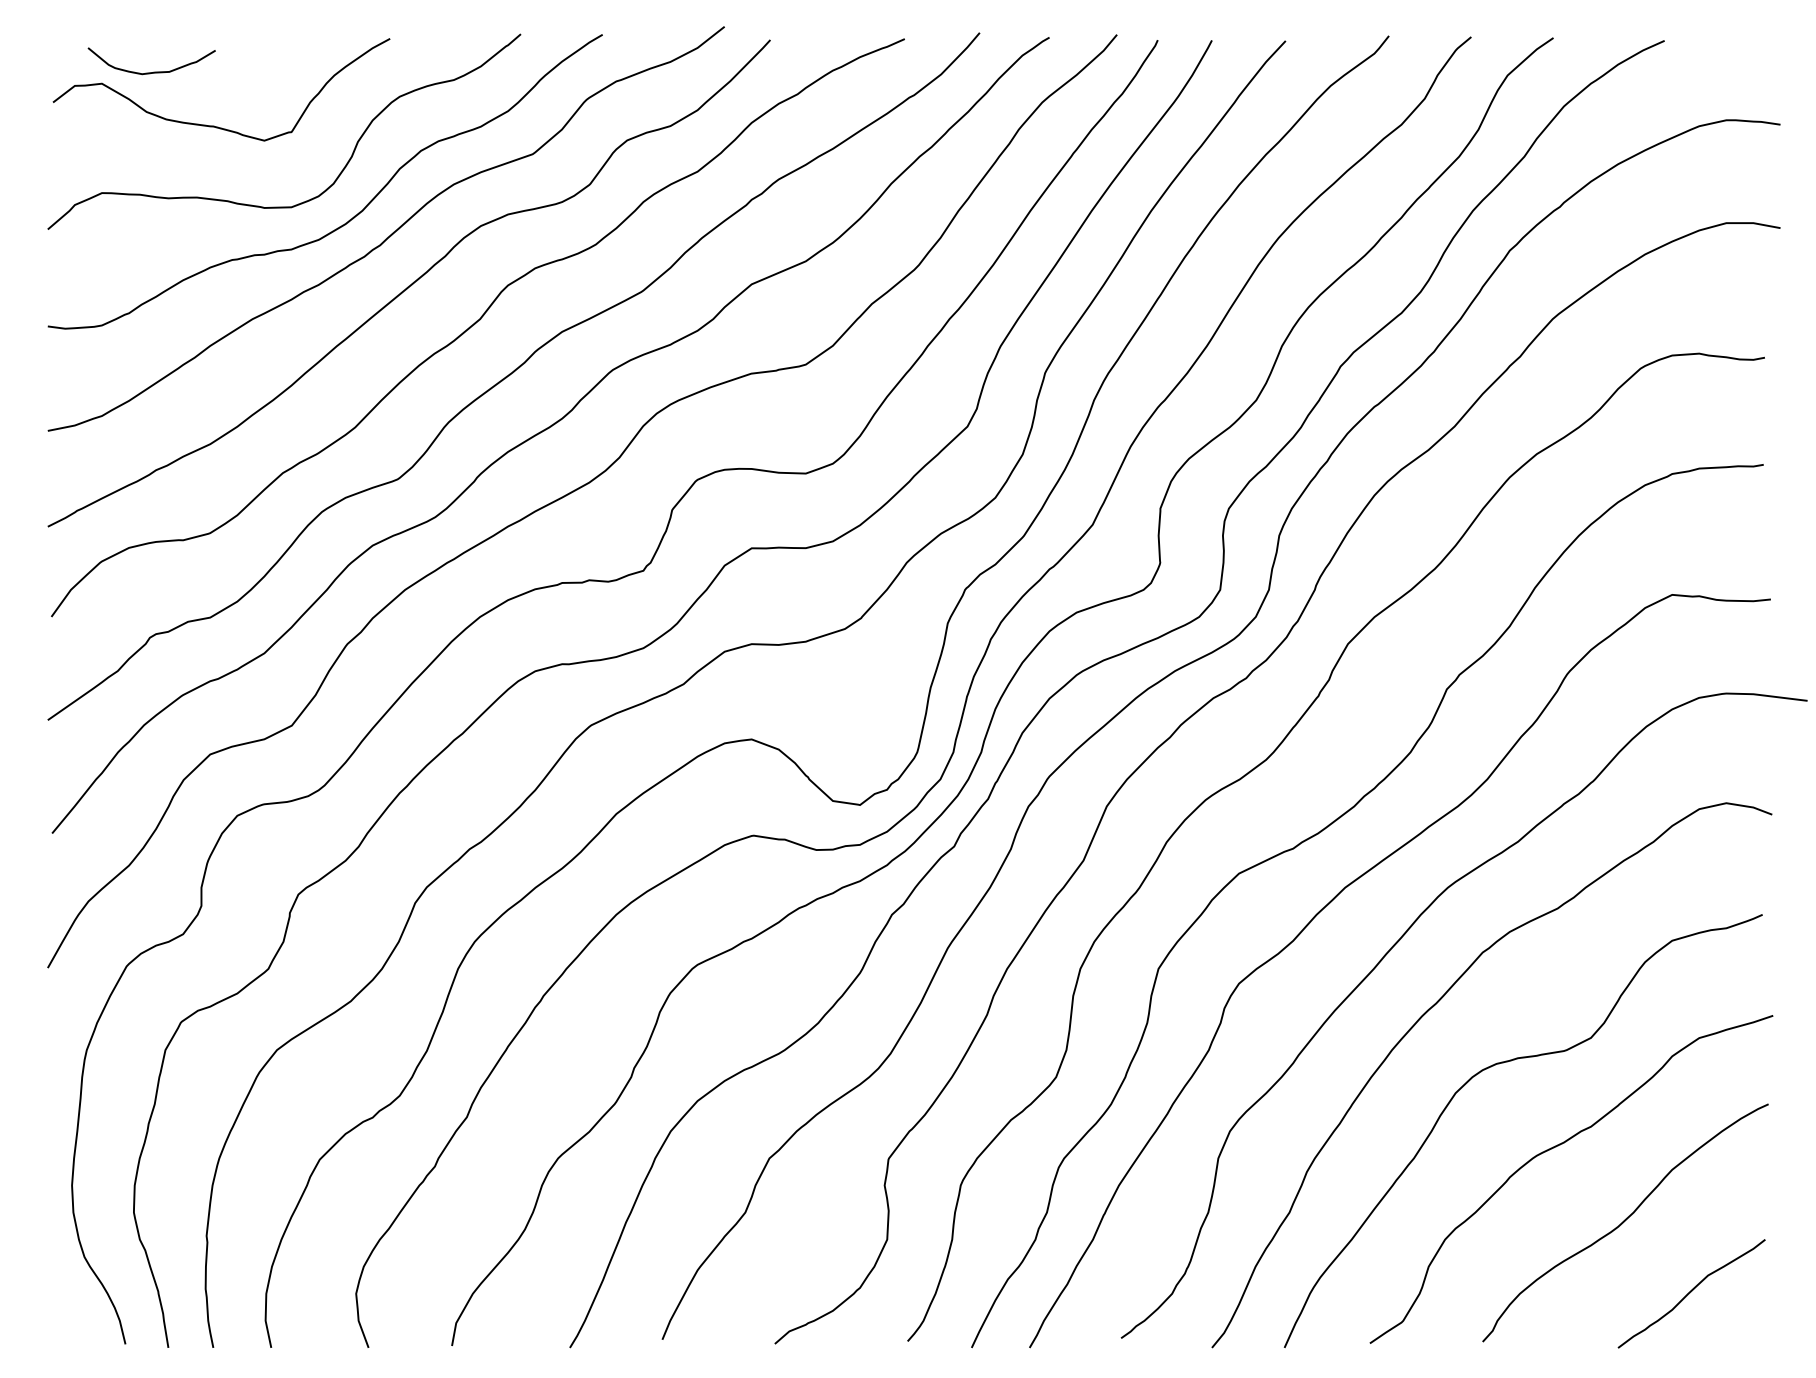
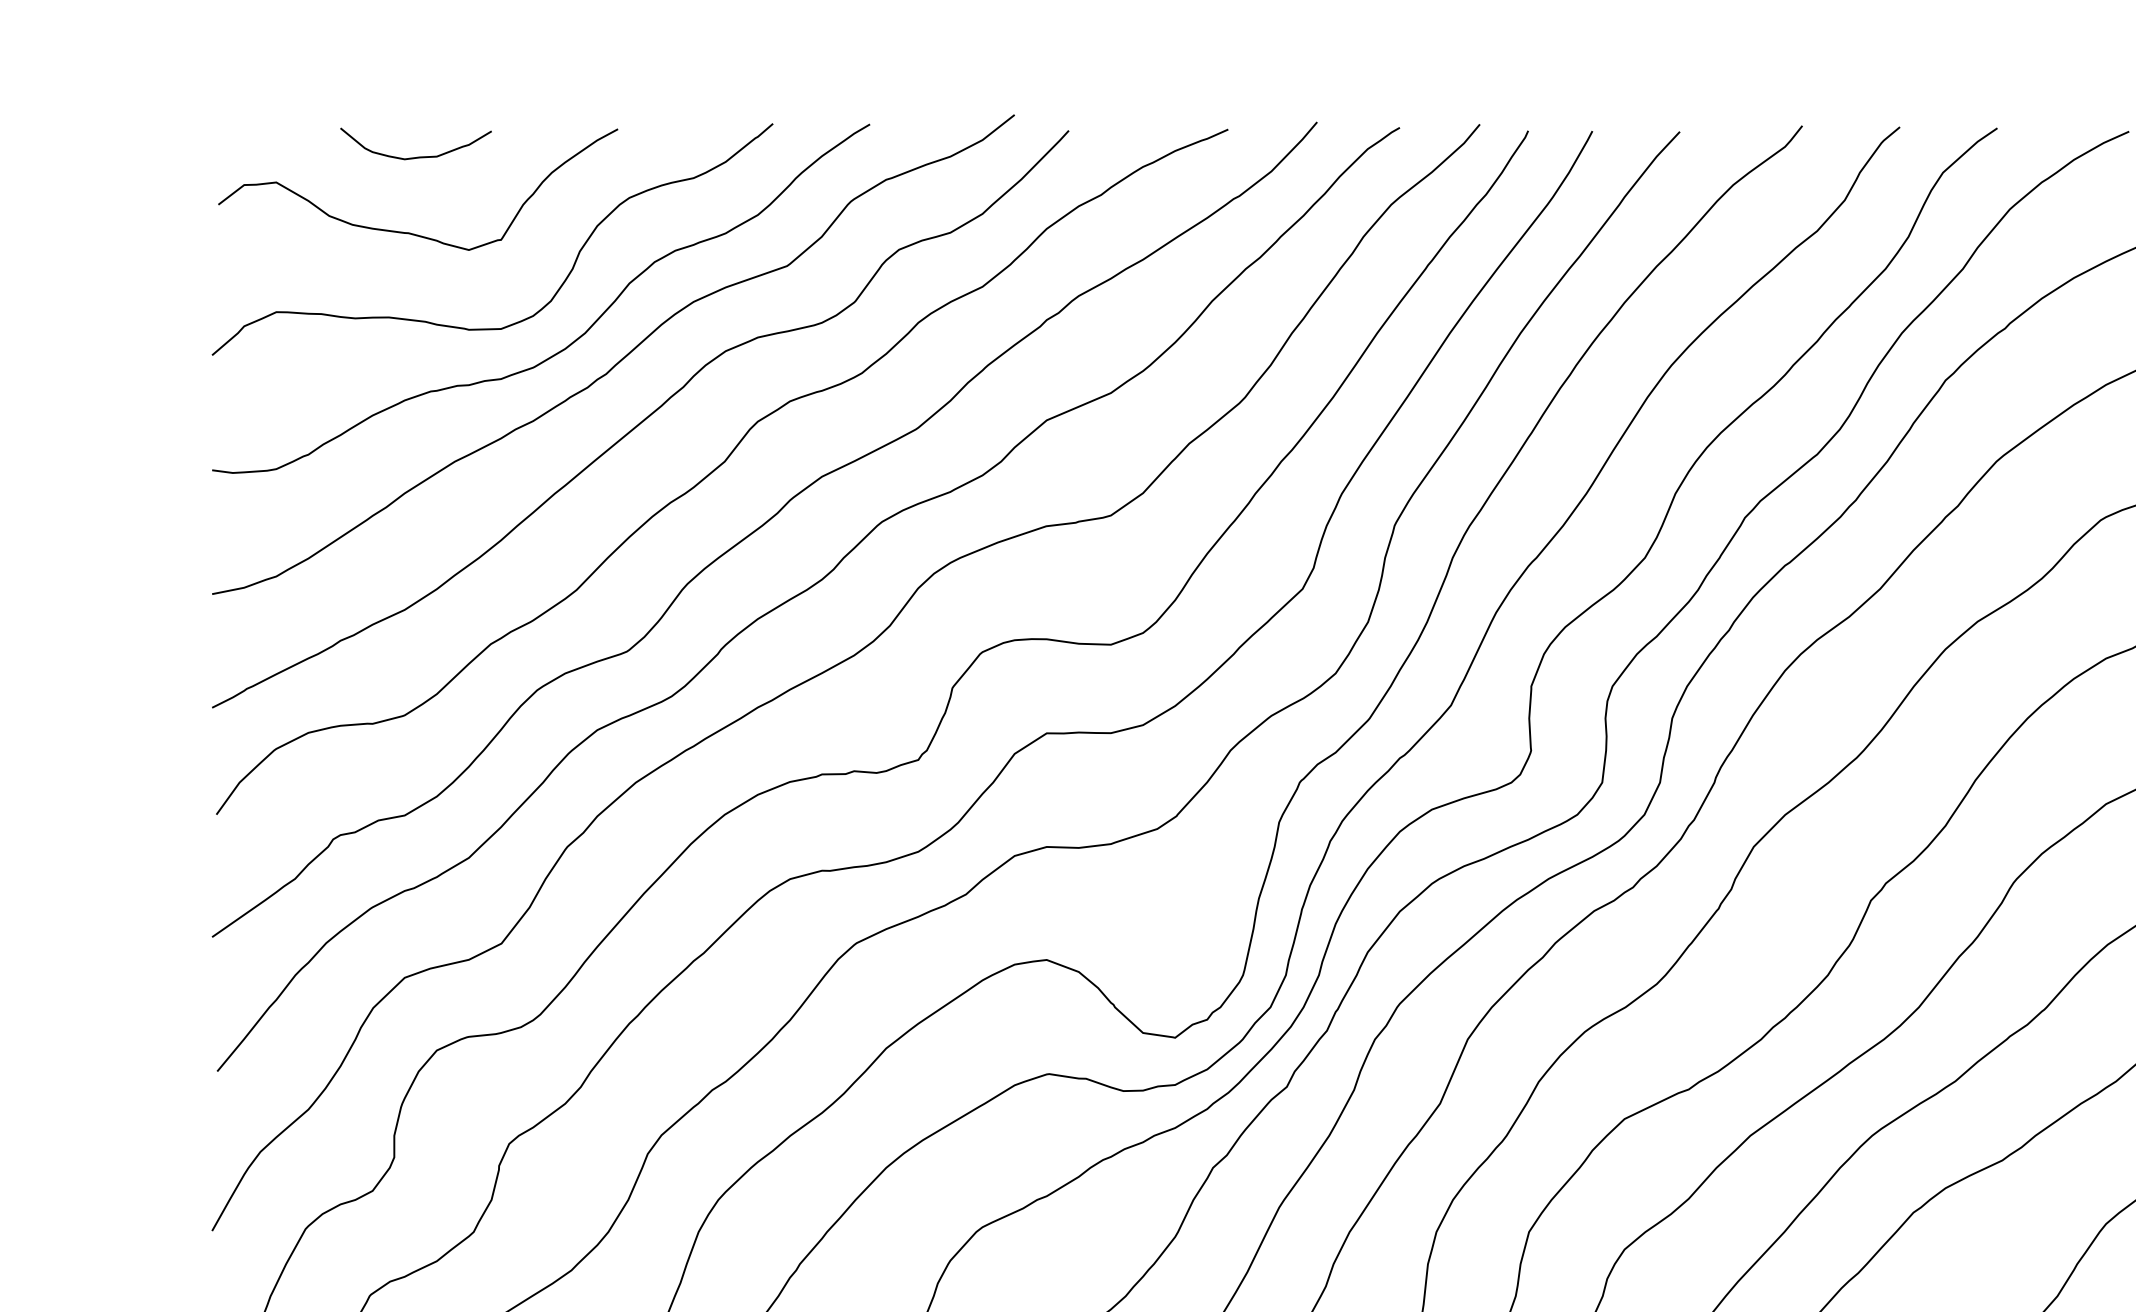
curve: (153, 71) -> (418, 156), moved

